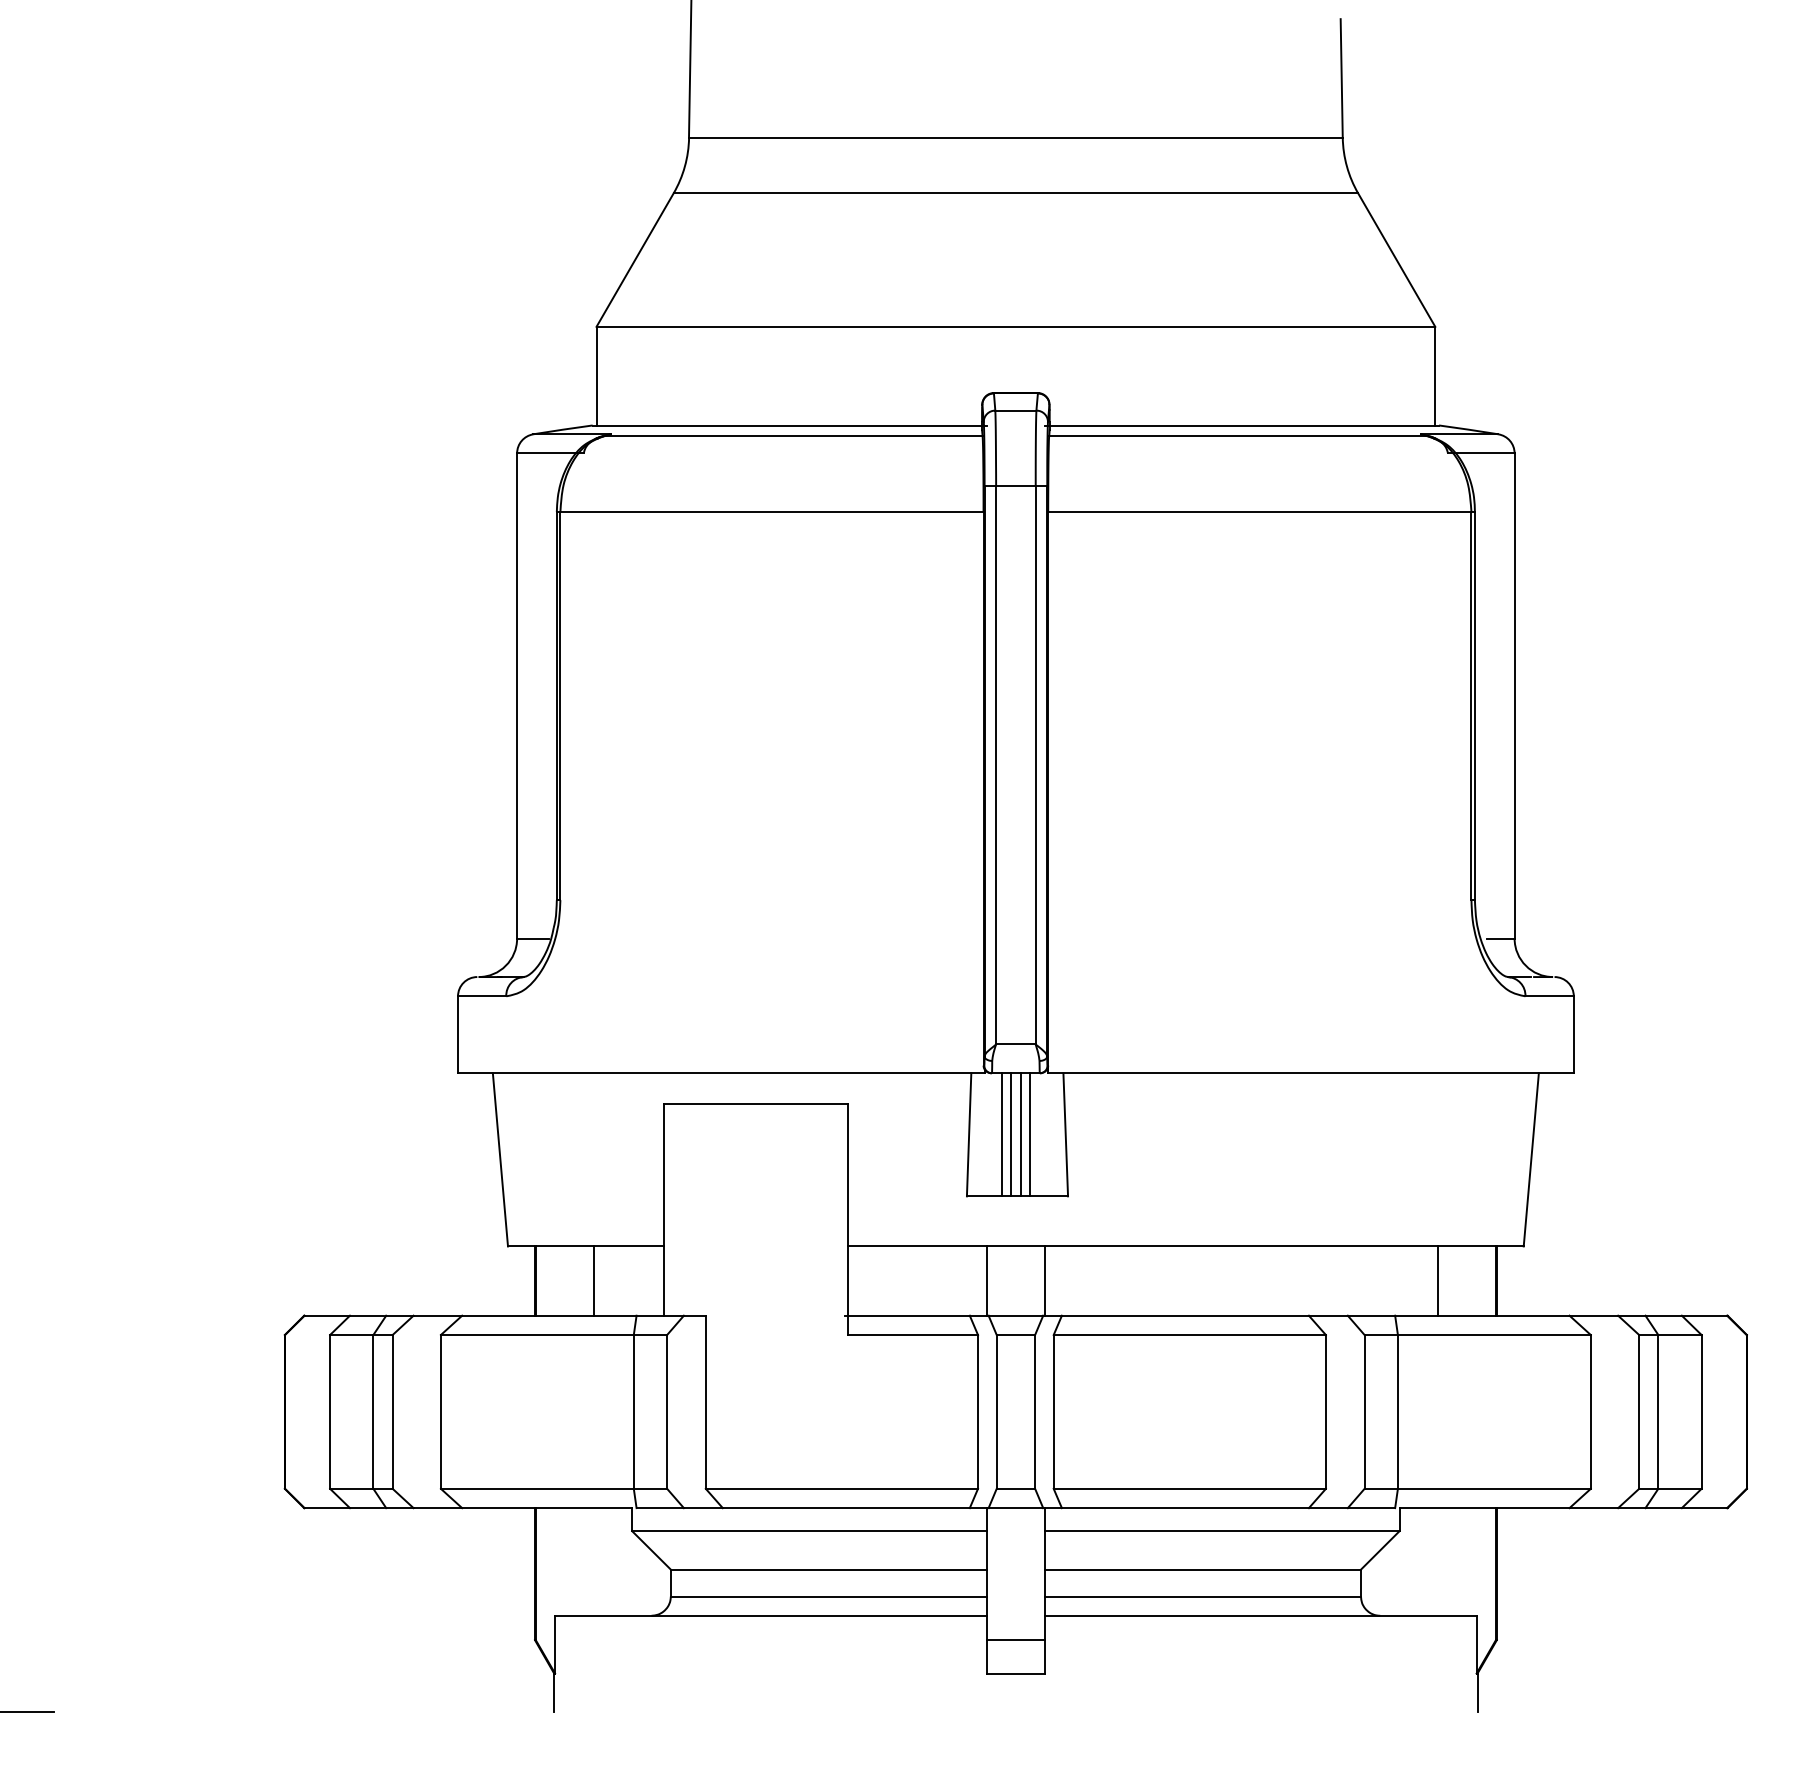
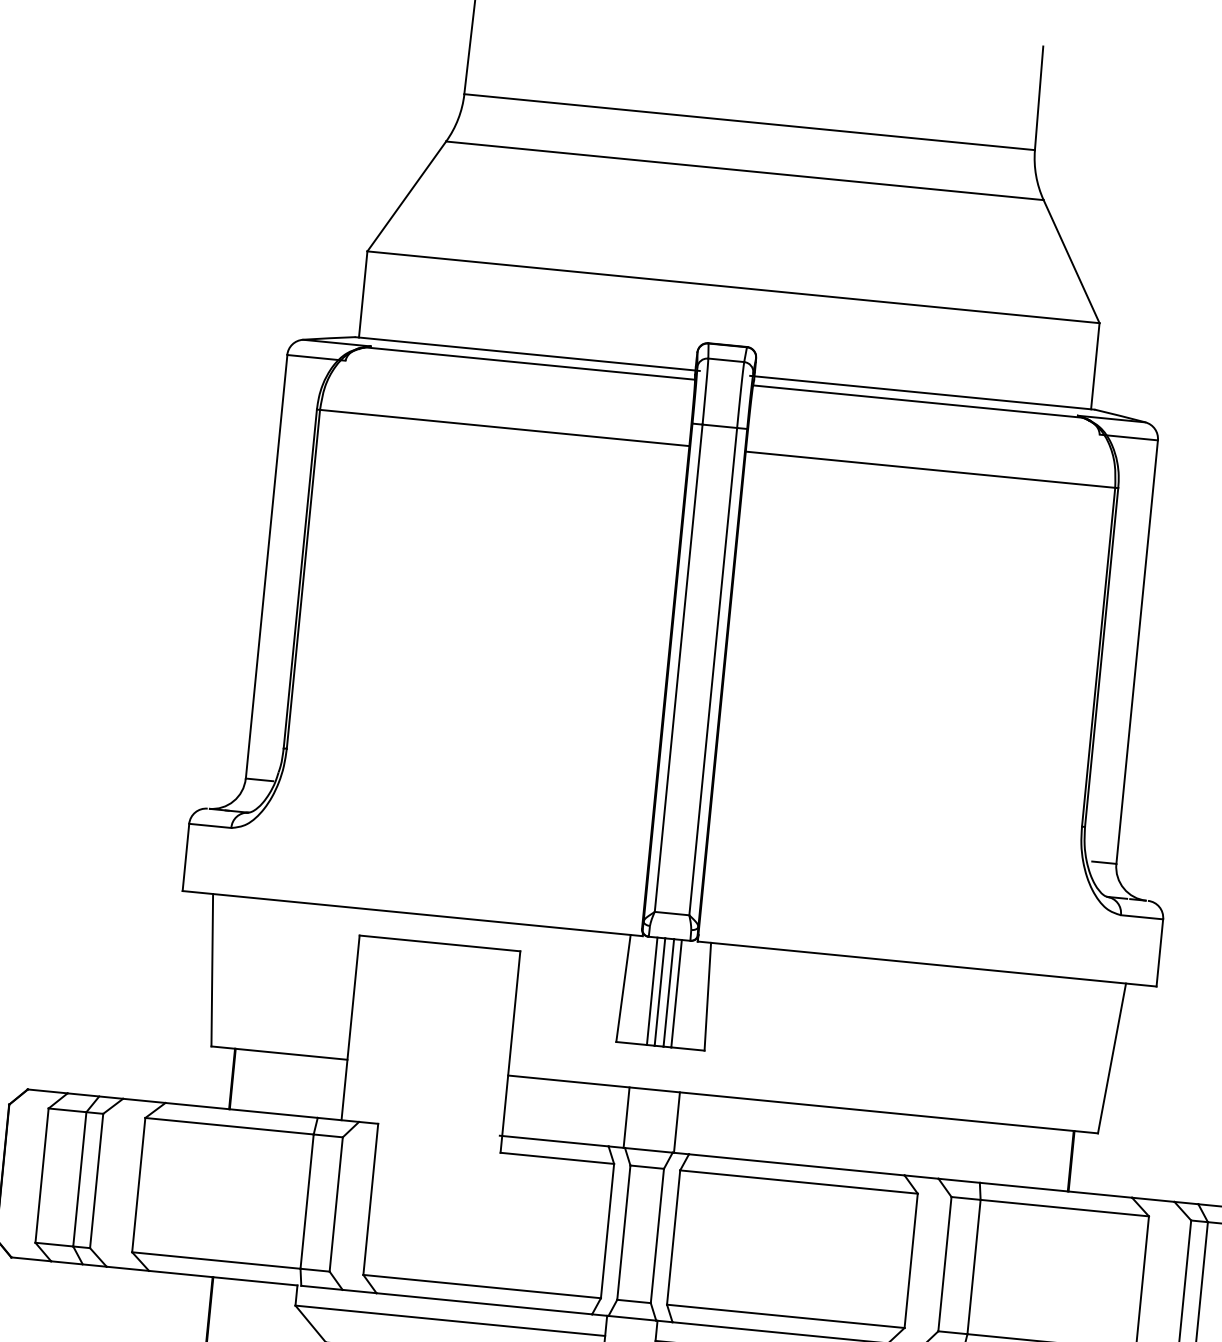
line: (593, 1280) -> (283, 1083), removed
line: (1438, 1280) -> (1020, 1155), removed

